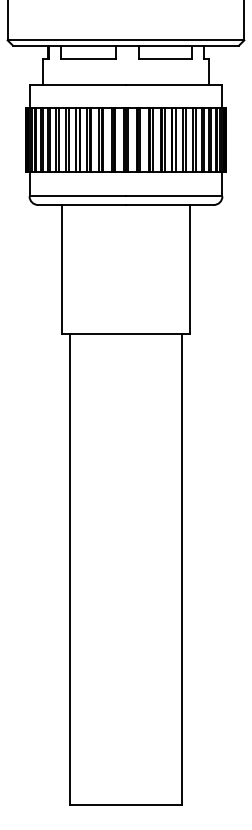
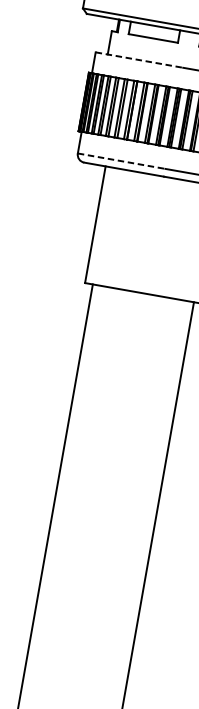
line: (78, 84) -> (140, 59), solid -> dashed
line: (78, 196) -> (122, 161), solid -> dashed

